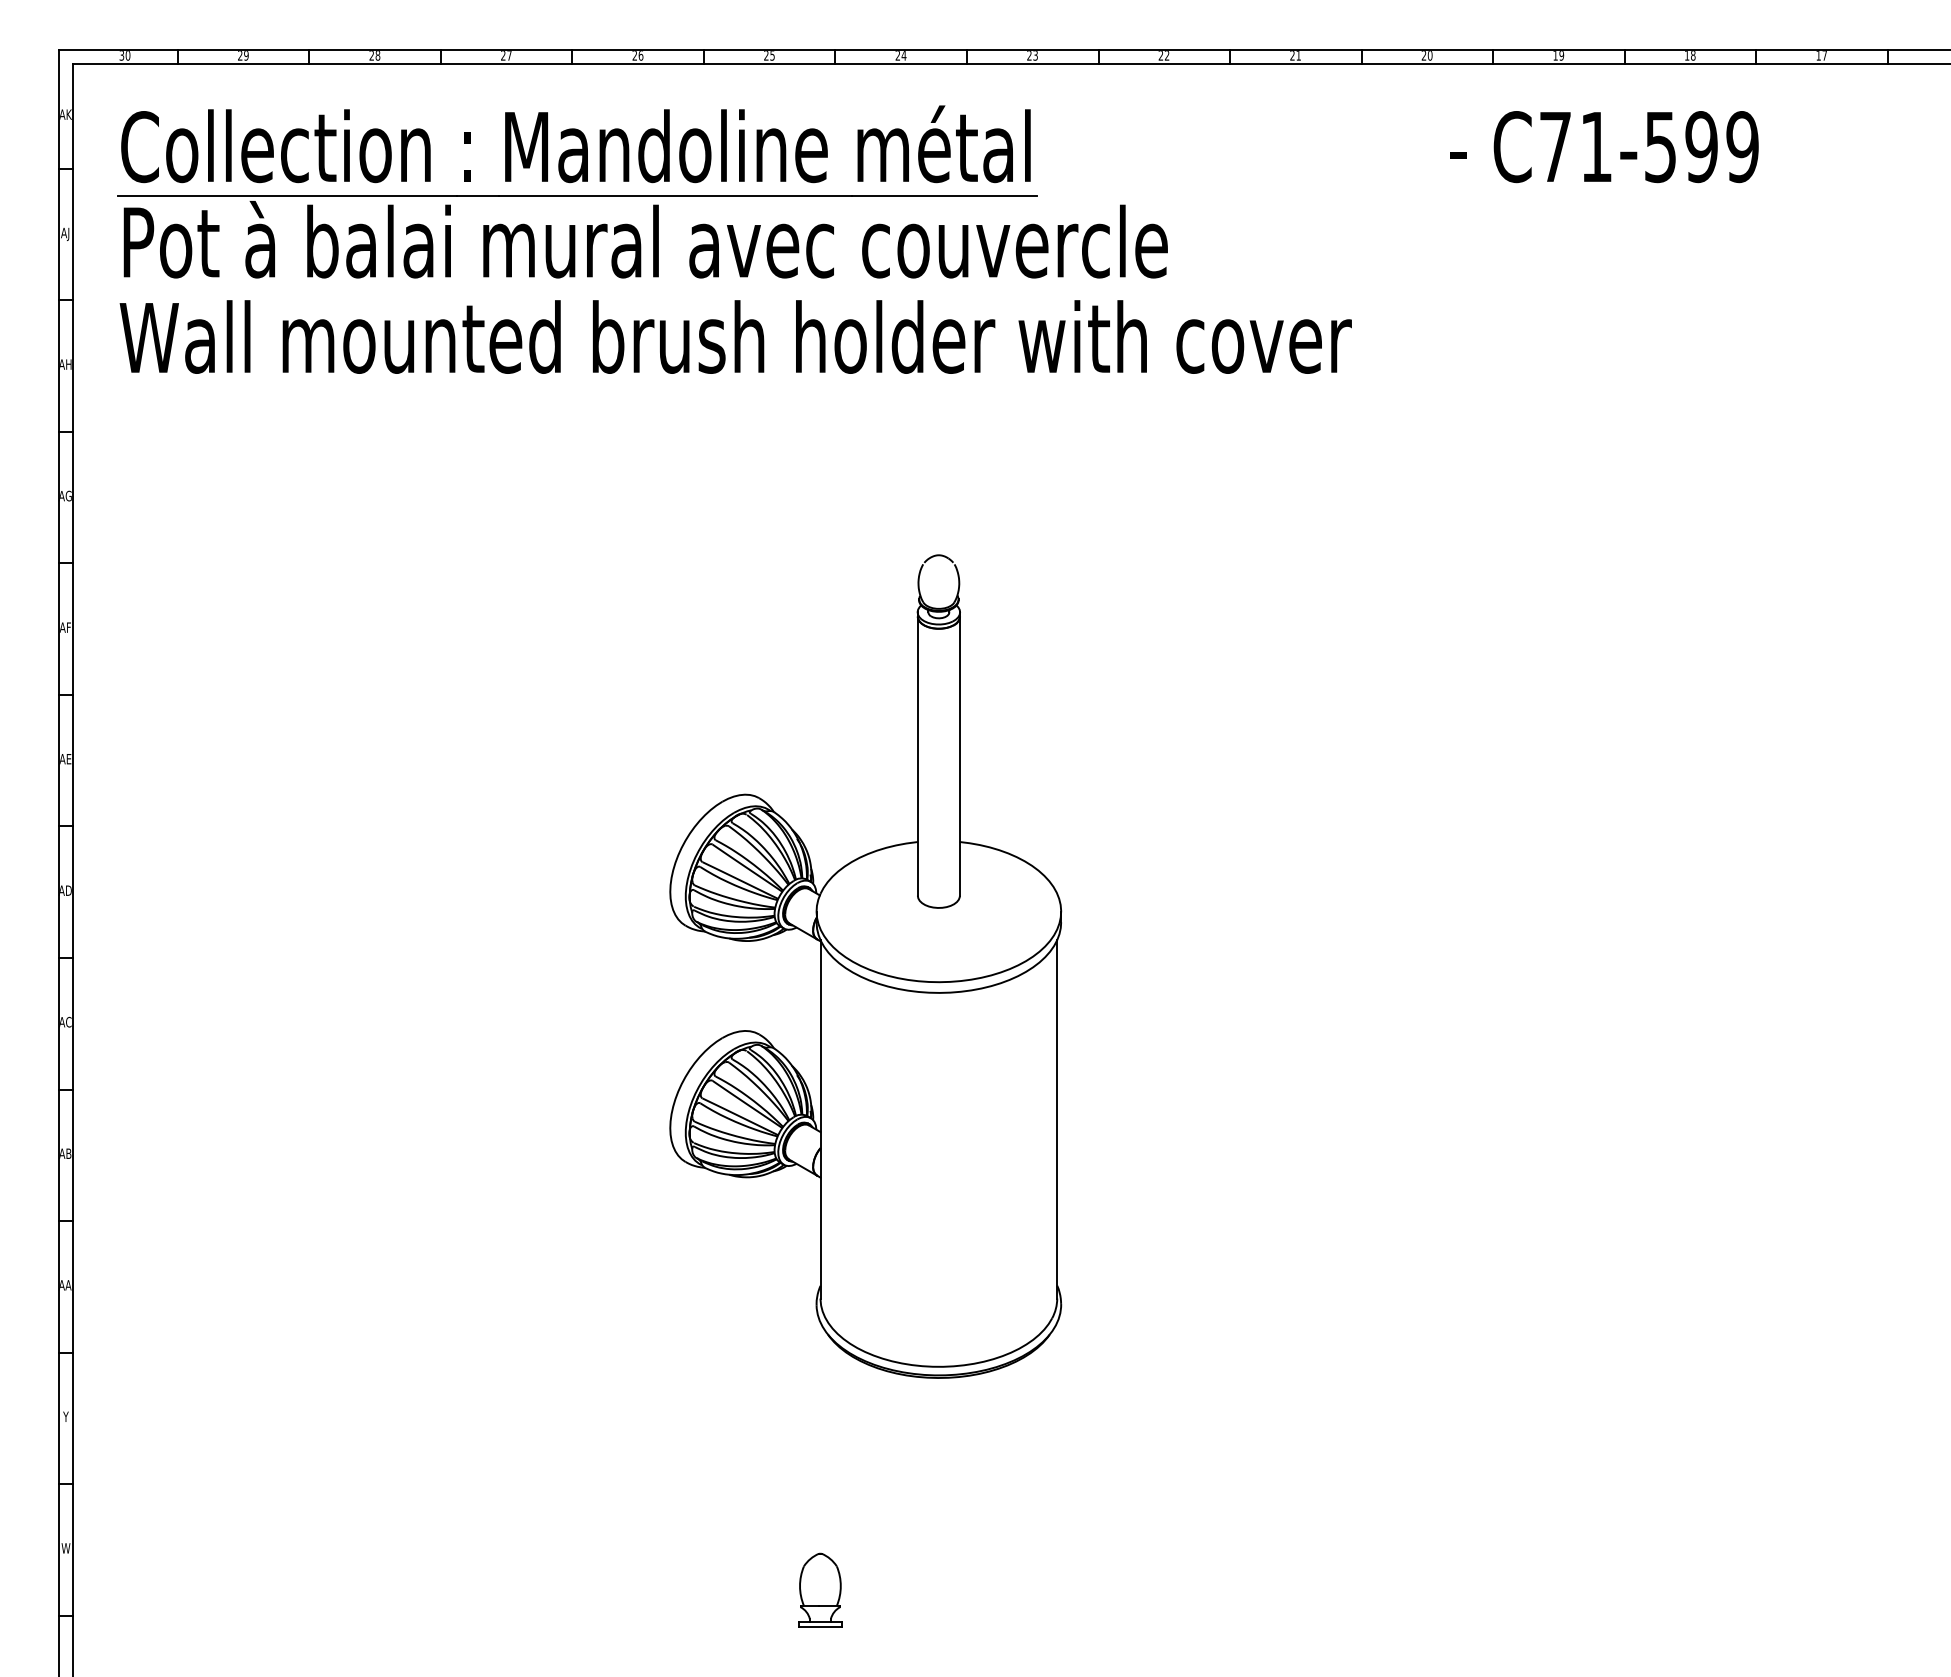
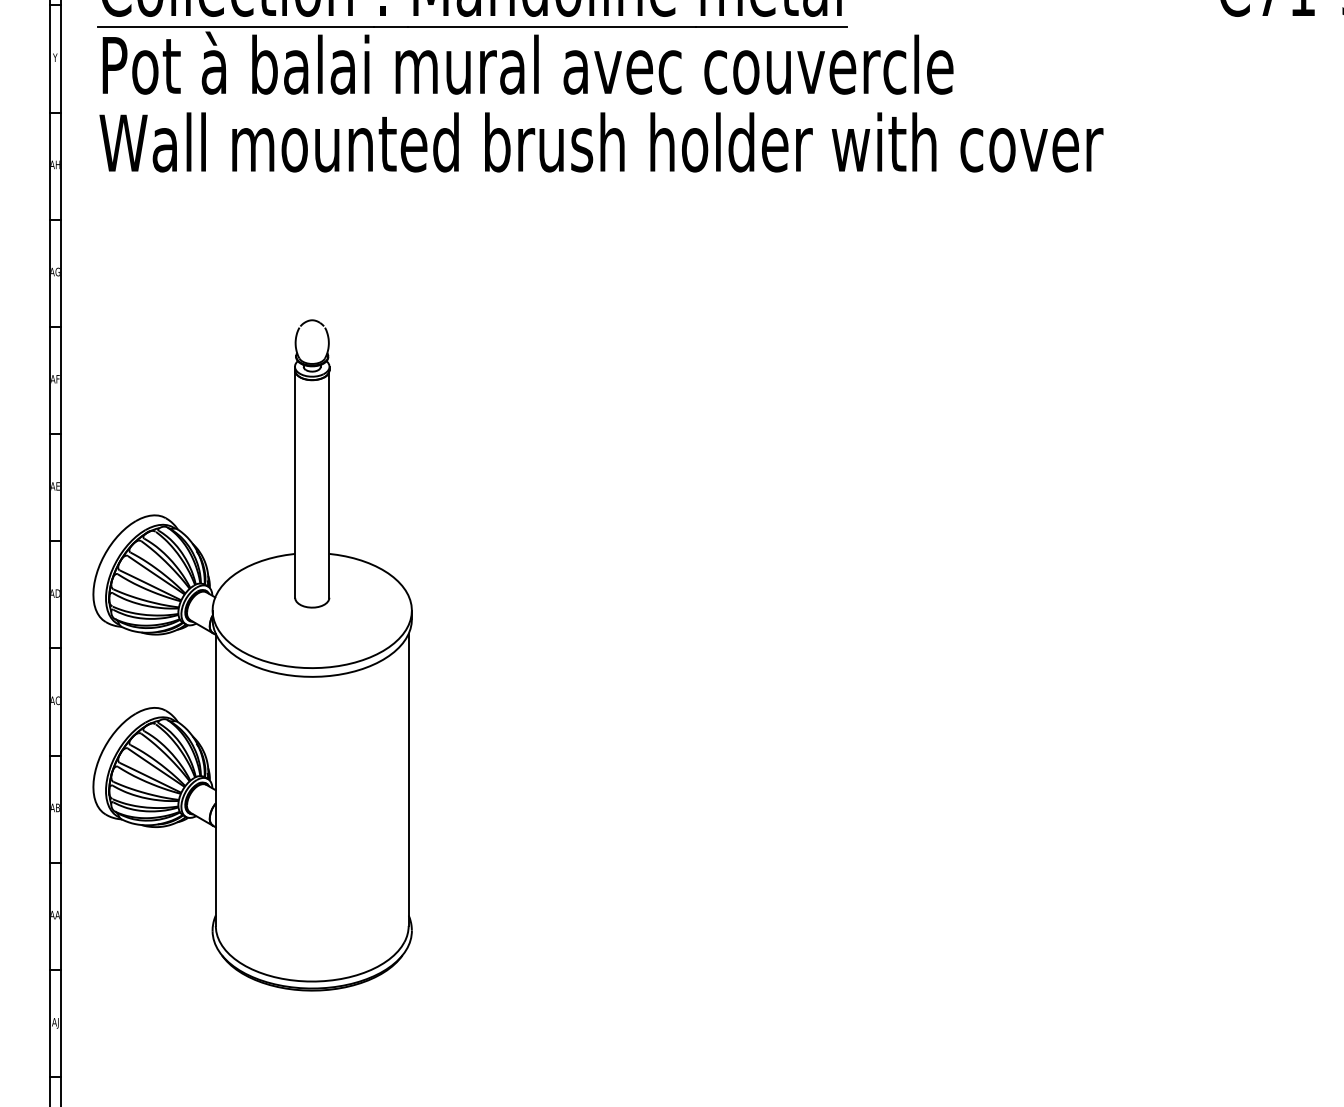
text: (65, 234) -> (55, 58), AJ -> Y
part: (865, 966) -> (252, 655), moved
text: (65, 1417) -> (55, 1022), Y -> AJ

